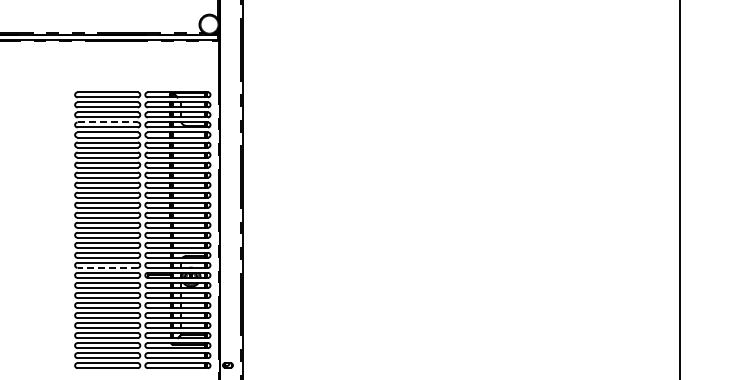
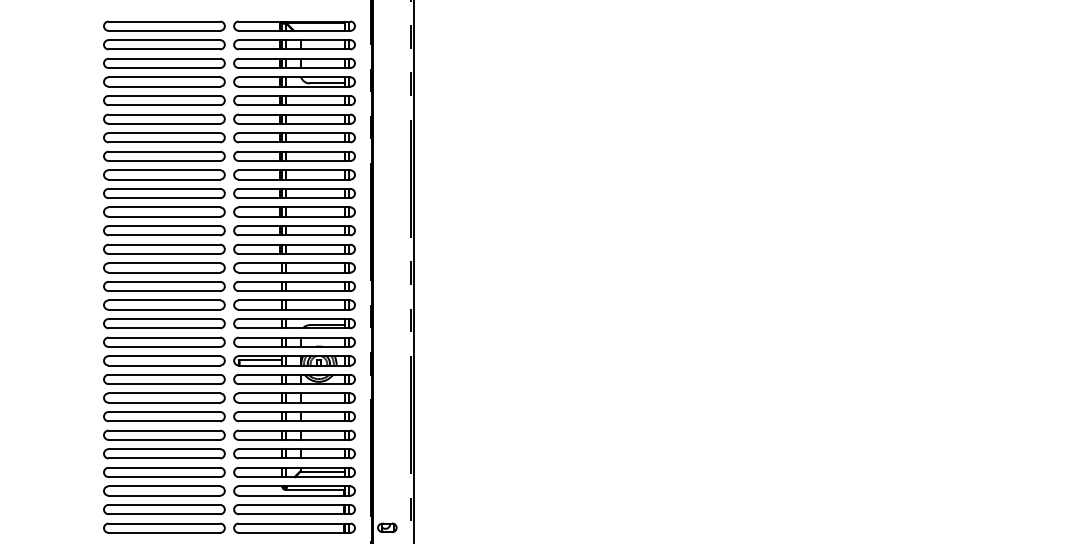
line: (108, 122) -> (165, 77), dashed -> solid
line: (107, 267) -> (164, 346), dashed -> solid

